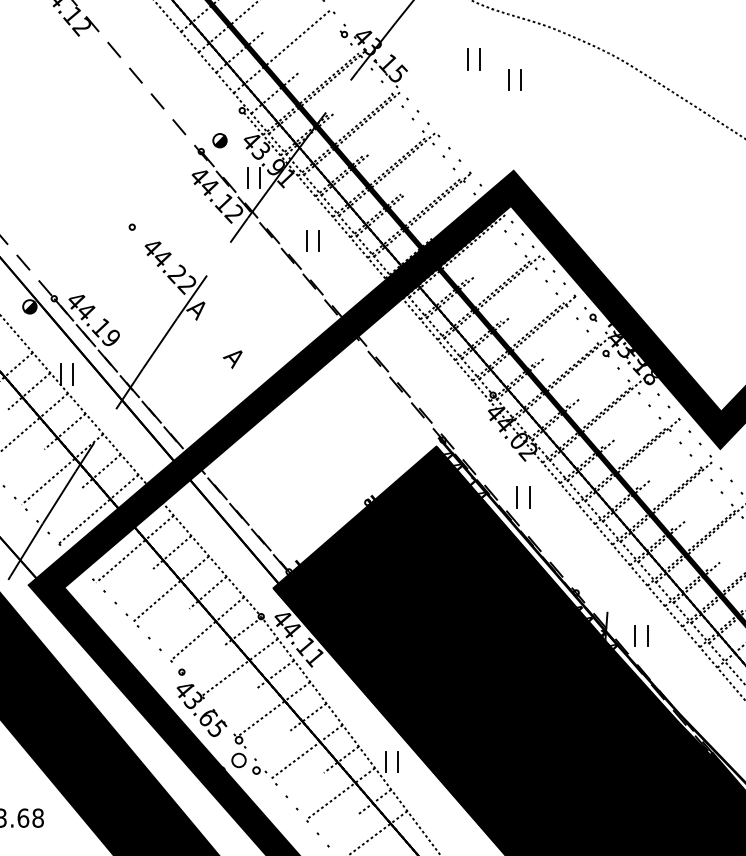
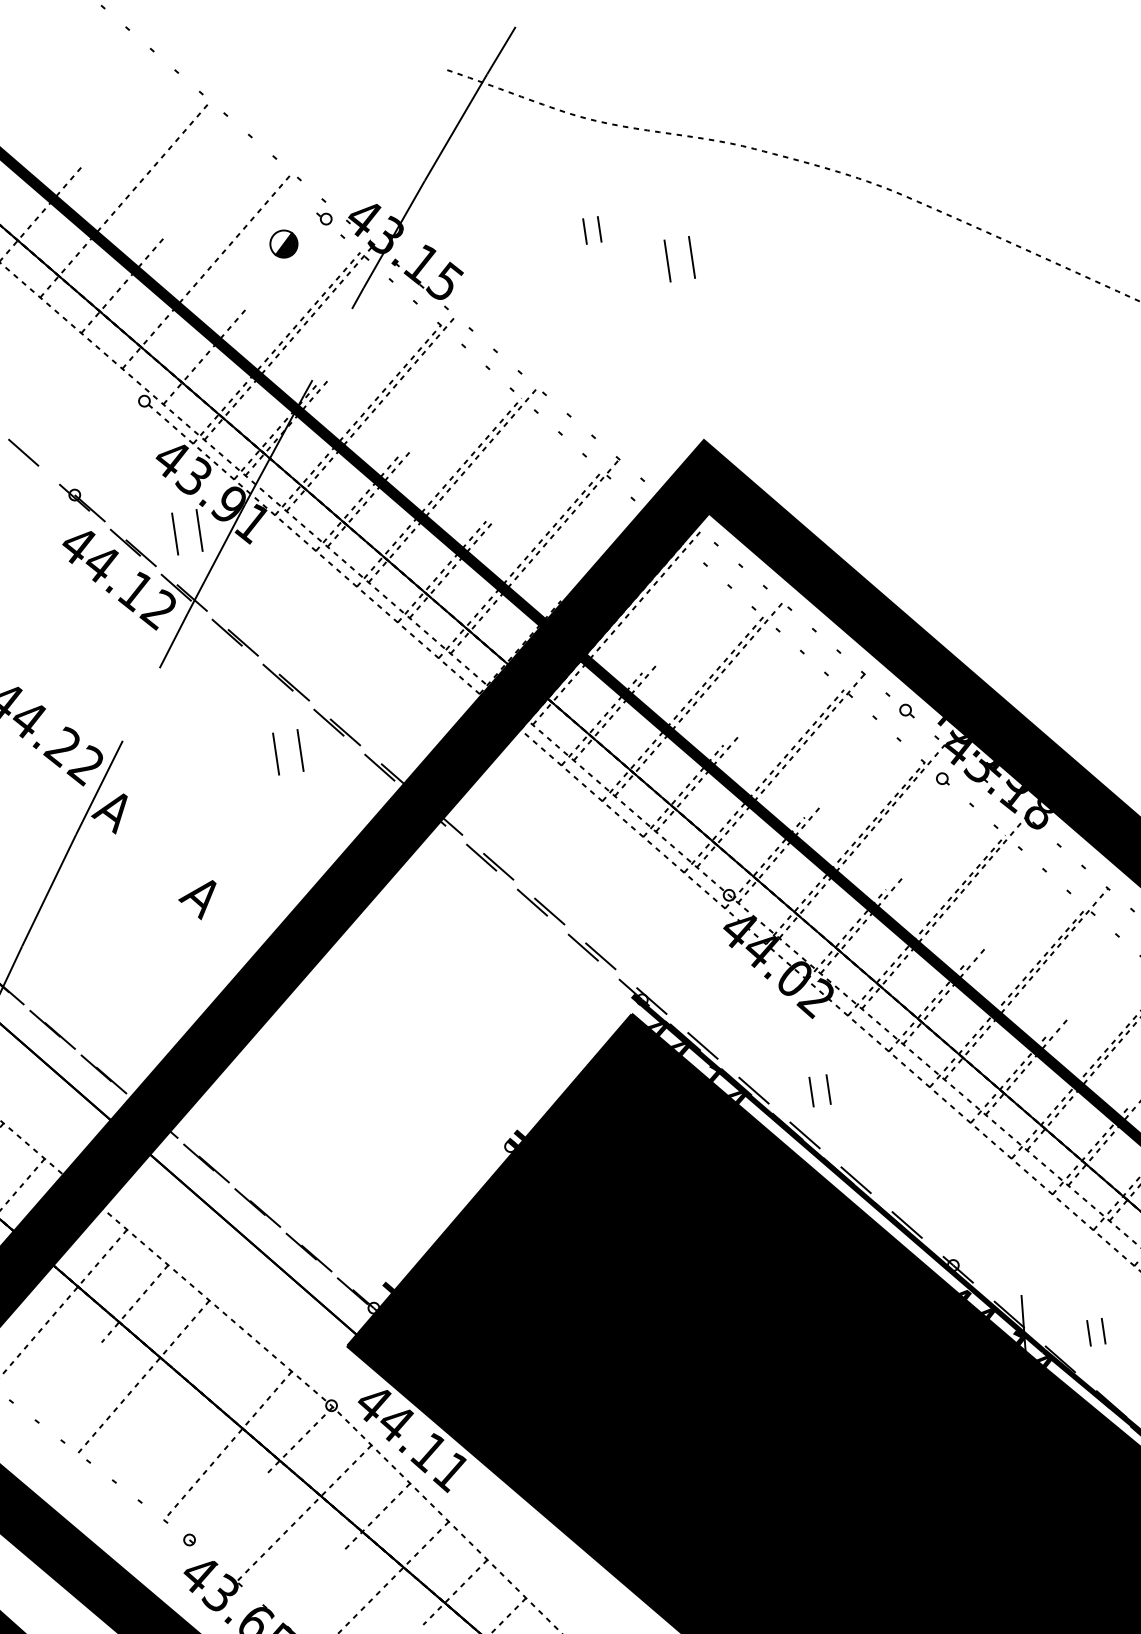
part: (473, 59) -> (591, 230), size x0.6
part: (219, 140) -> (282, 243), moved
part: (312, 240) -> (286, 751), moved
part: (523, 497) -> (819, 1090), size x0.7
line: (207, 592) -> (217, 1373), removed
part: (641, 635) -> (1096, 1331), size x0.6

